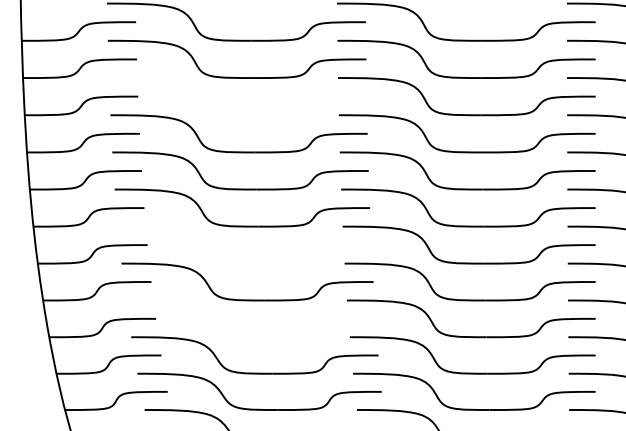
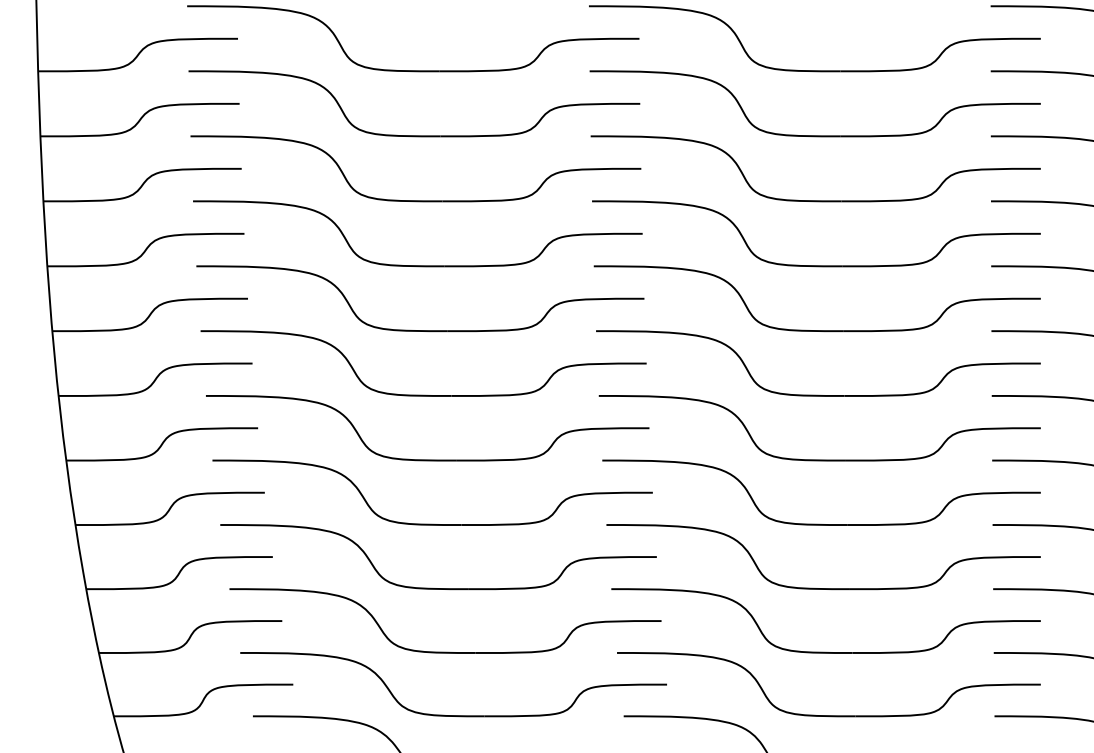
part: (237, 114) -> (415, 200), added
part: (244, 262) -> (427, 458), added
part: (250, 336) -> (437, 587), added

